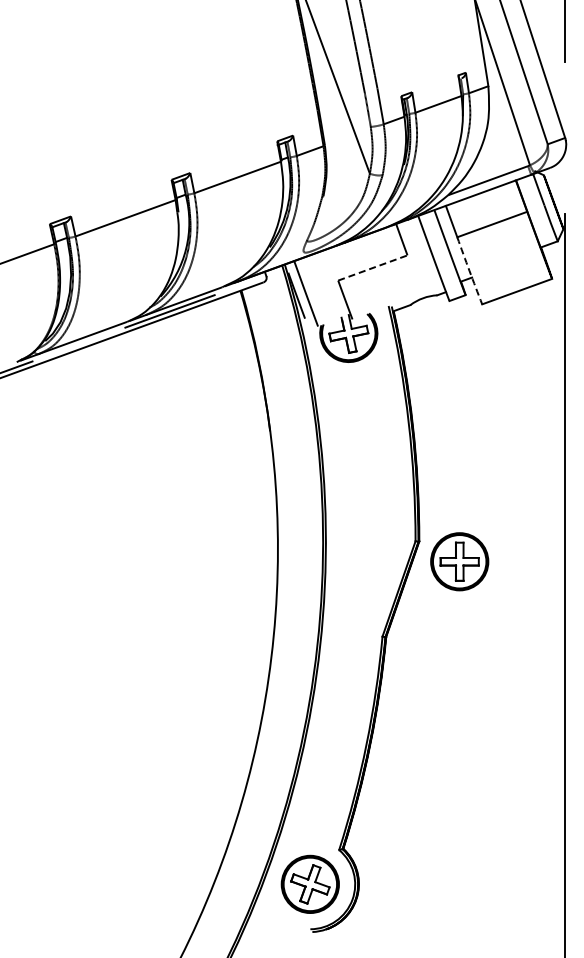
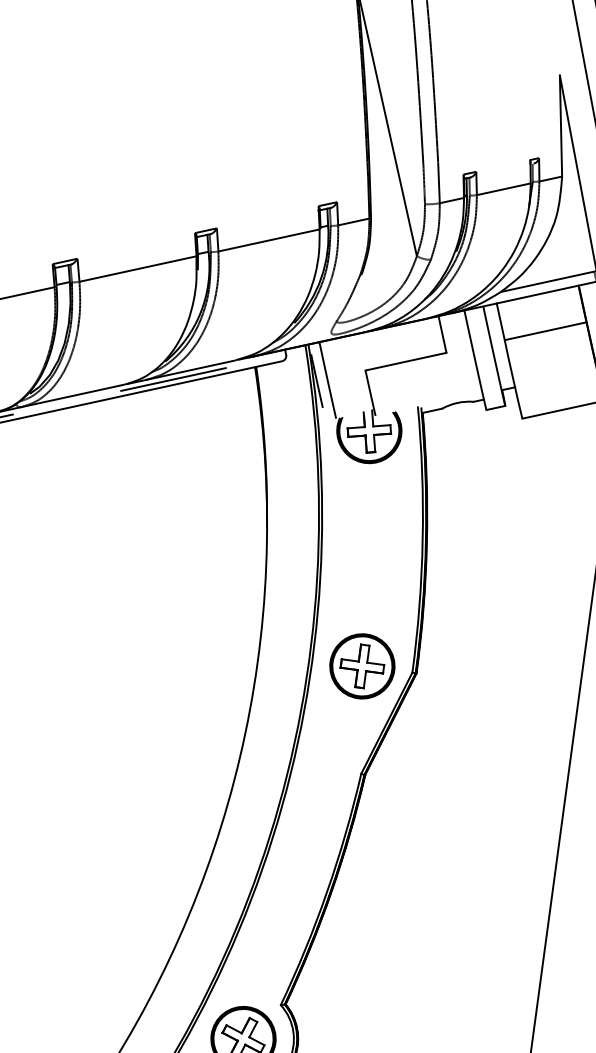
line: (372, 268) -> (405, 362), dashed -> solid
arc: (469, 270) -> (513, 379), dashed -> solid
part: (459, 561) -> (362, 666), moved

